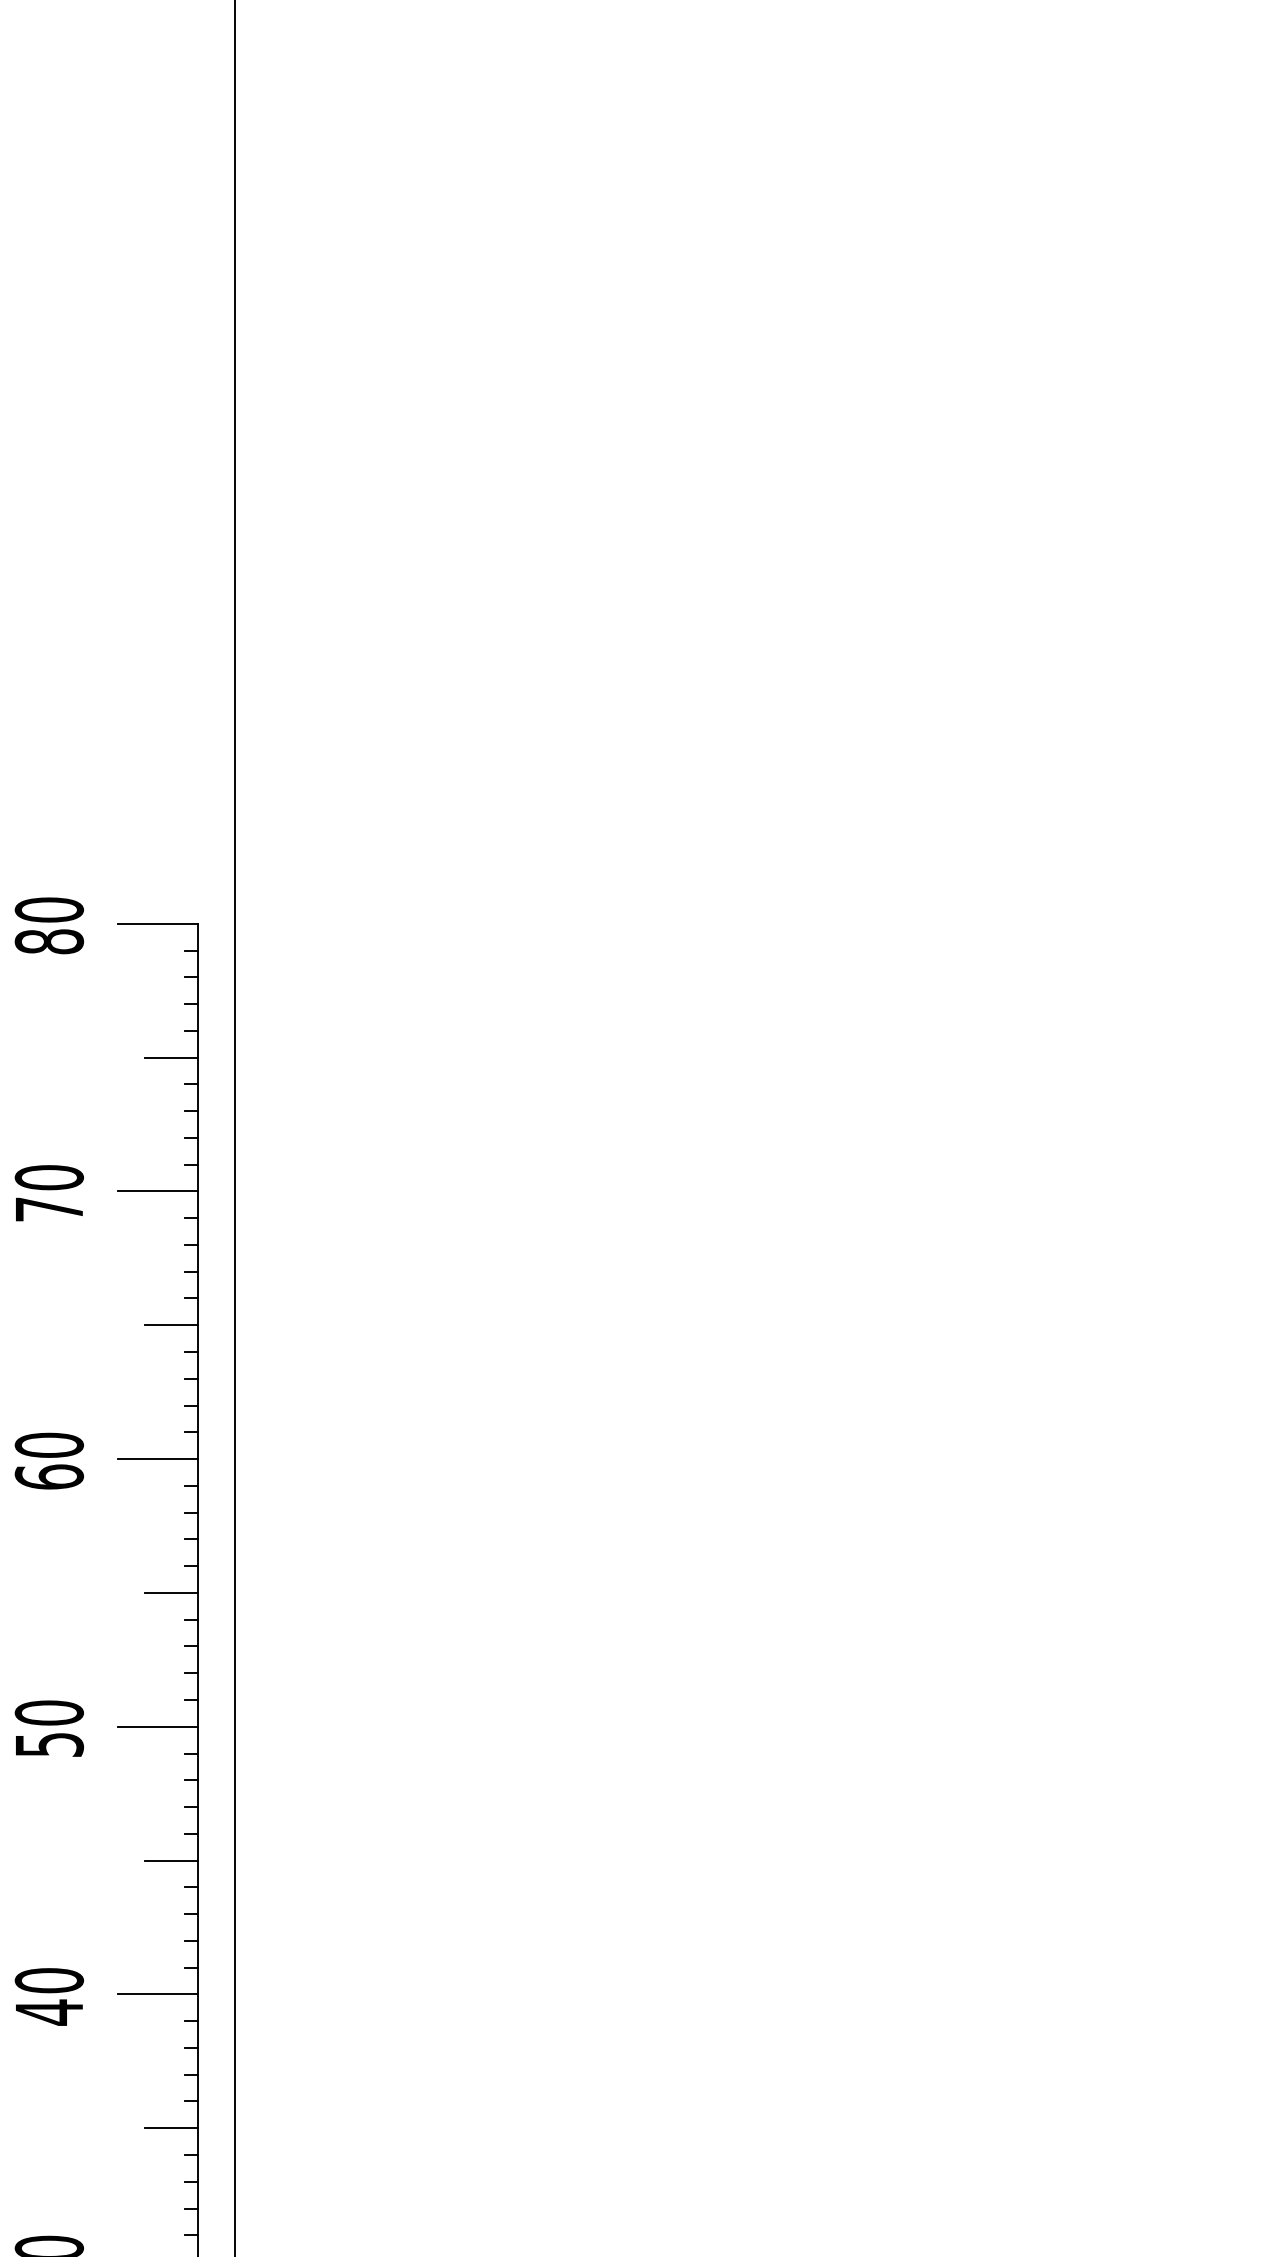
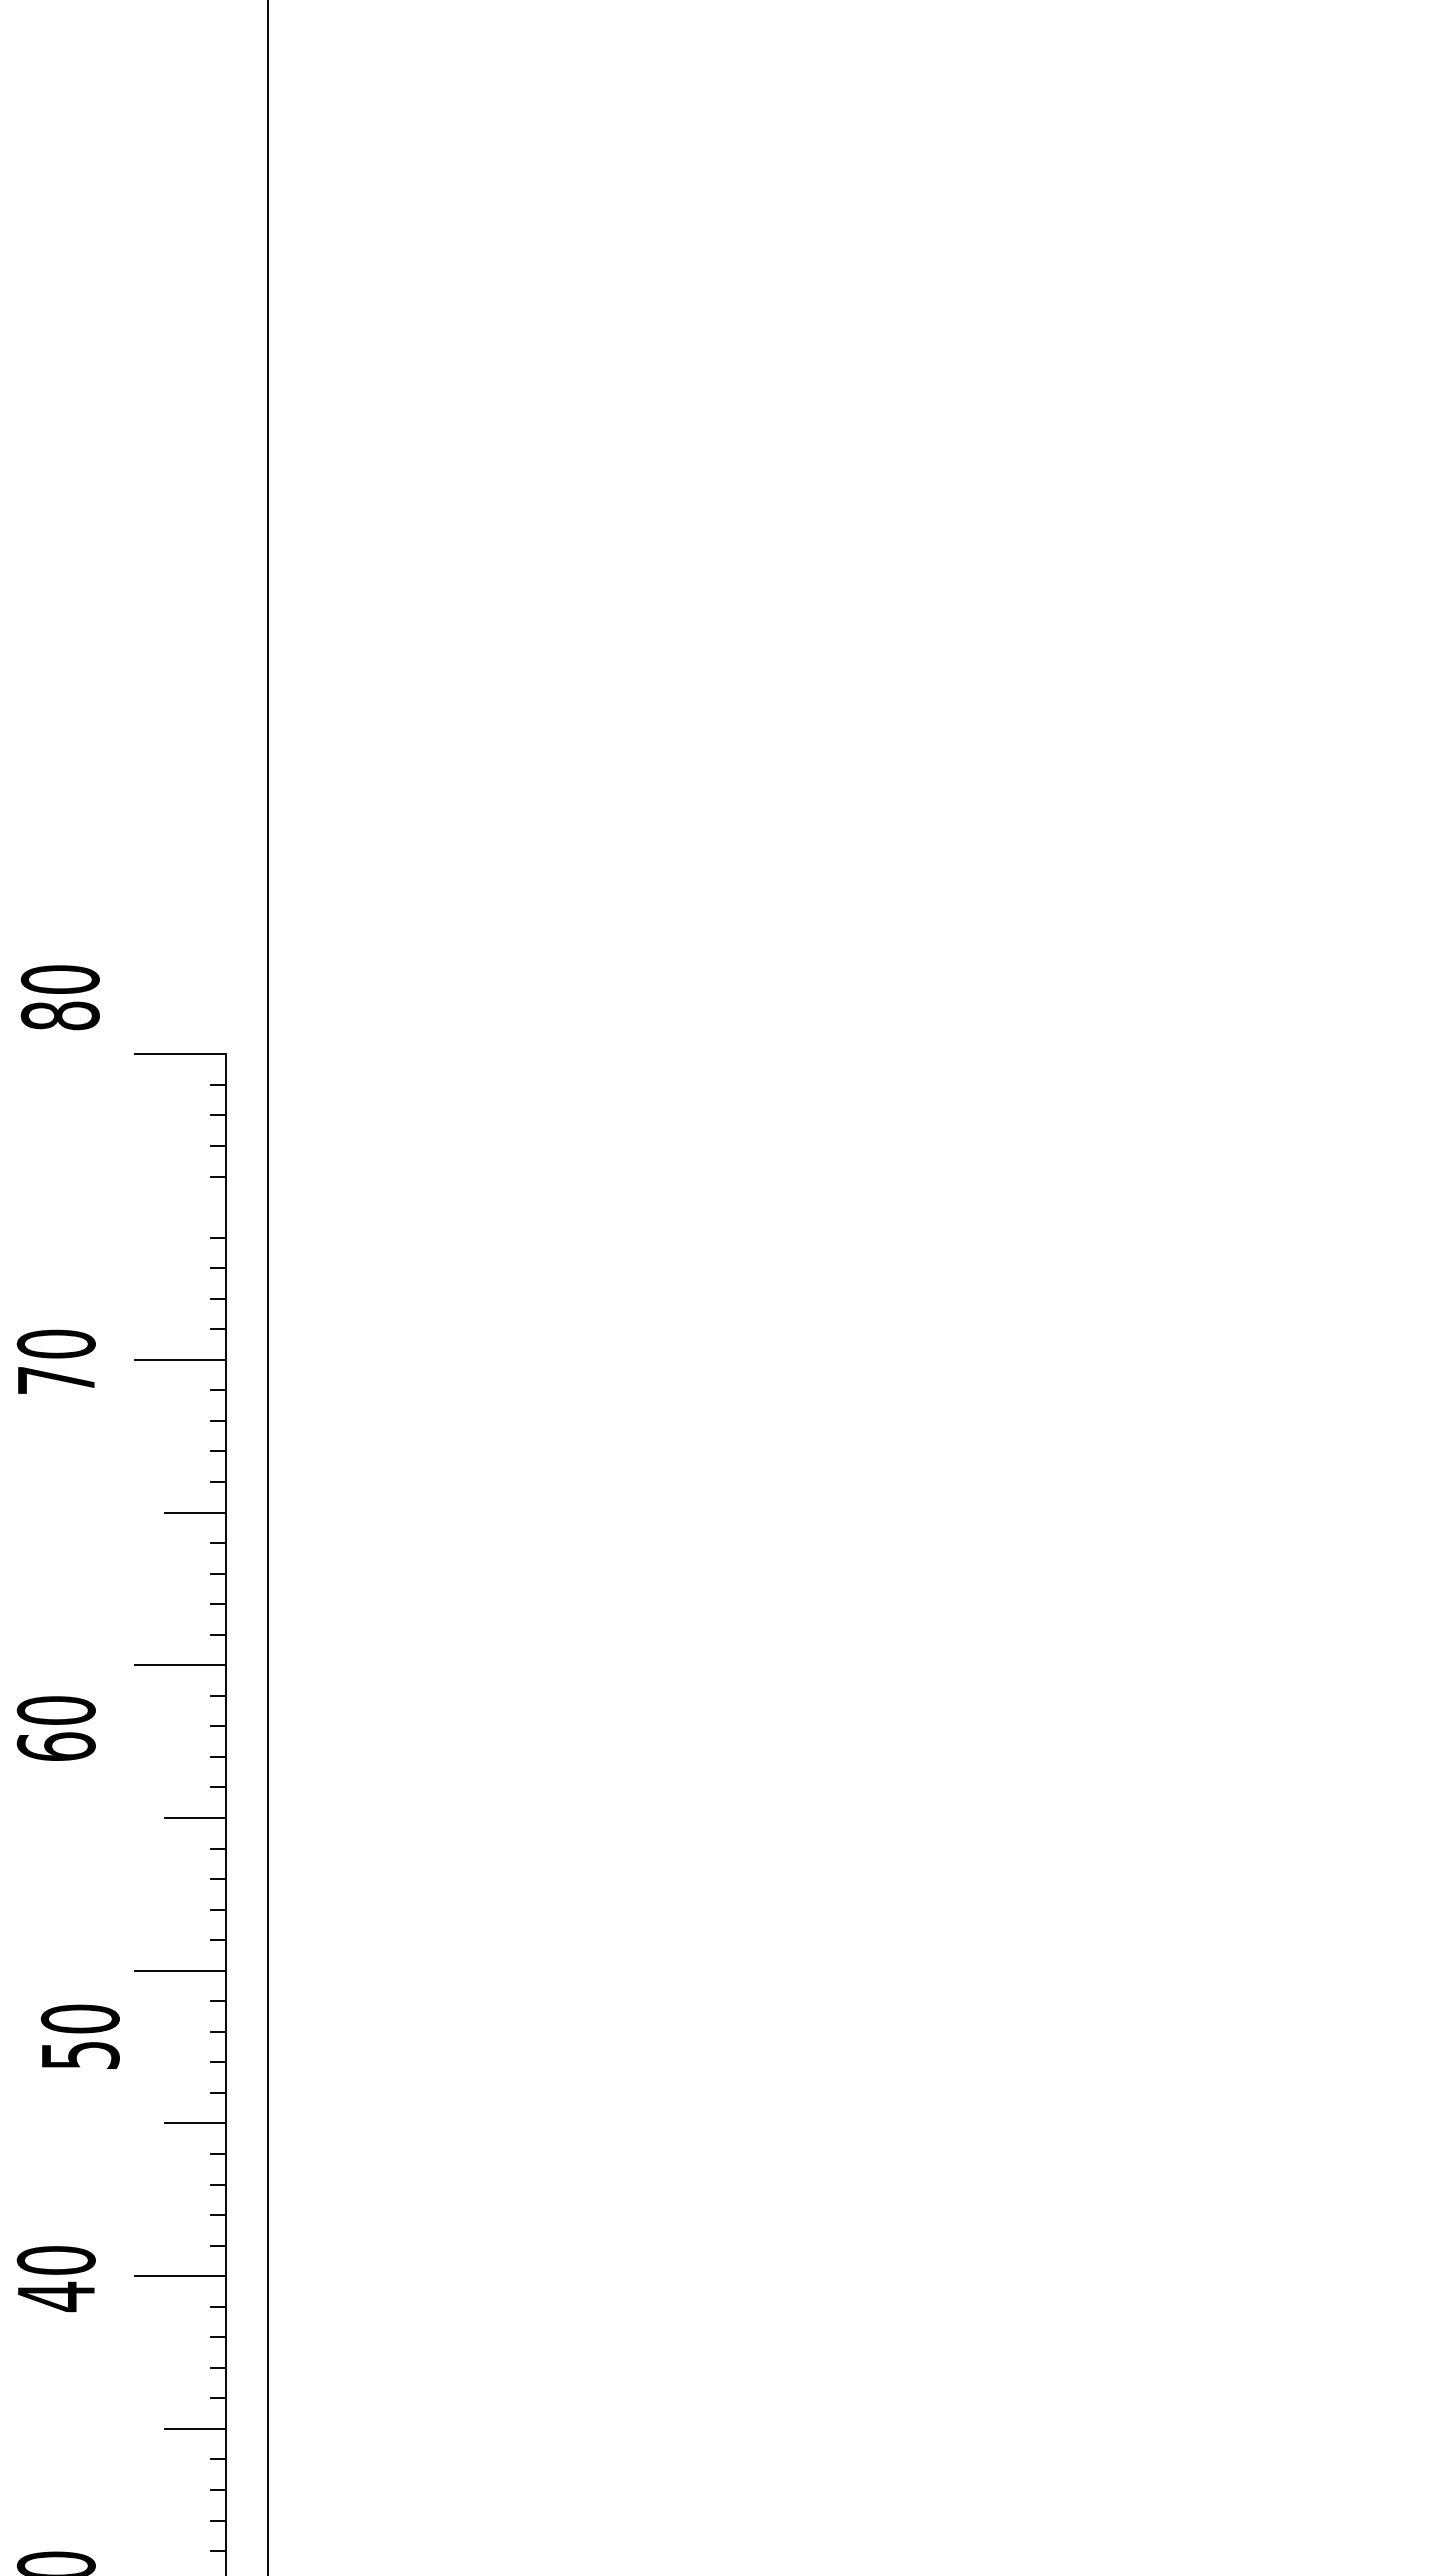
text: (48, 925) -> (59, 997), moved
line: (171, 1057) -> (195, 1207), removed
text: (48, 1461) -> (55, 1728), moved
text: (48, 1728) -> (79, 2036), moved

